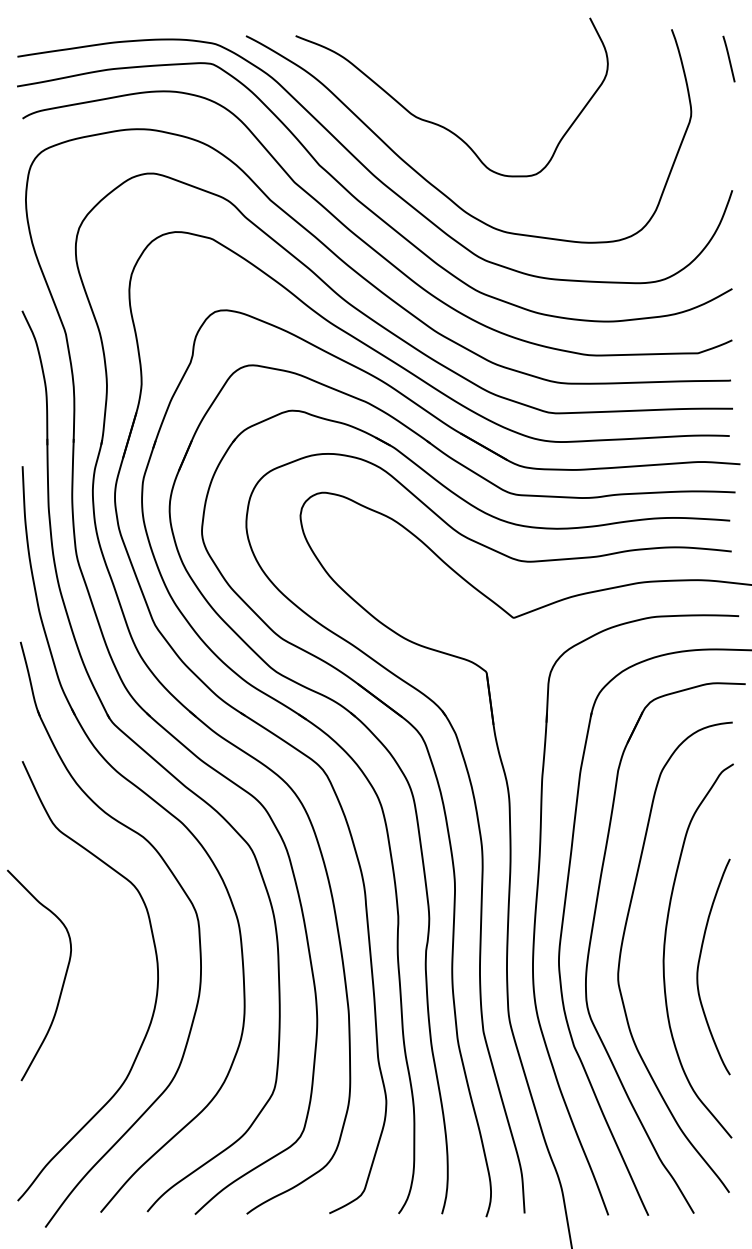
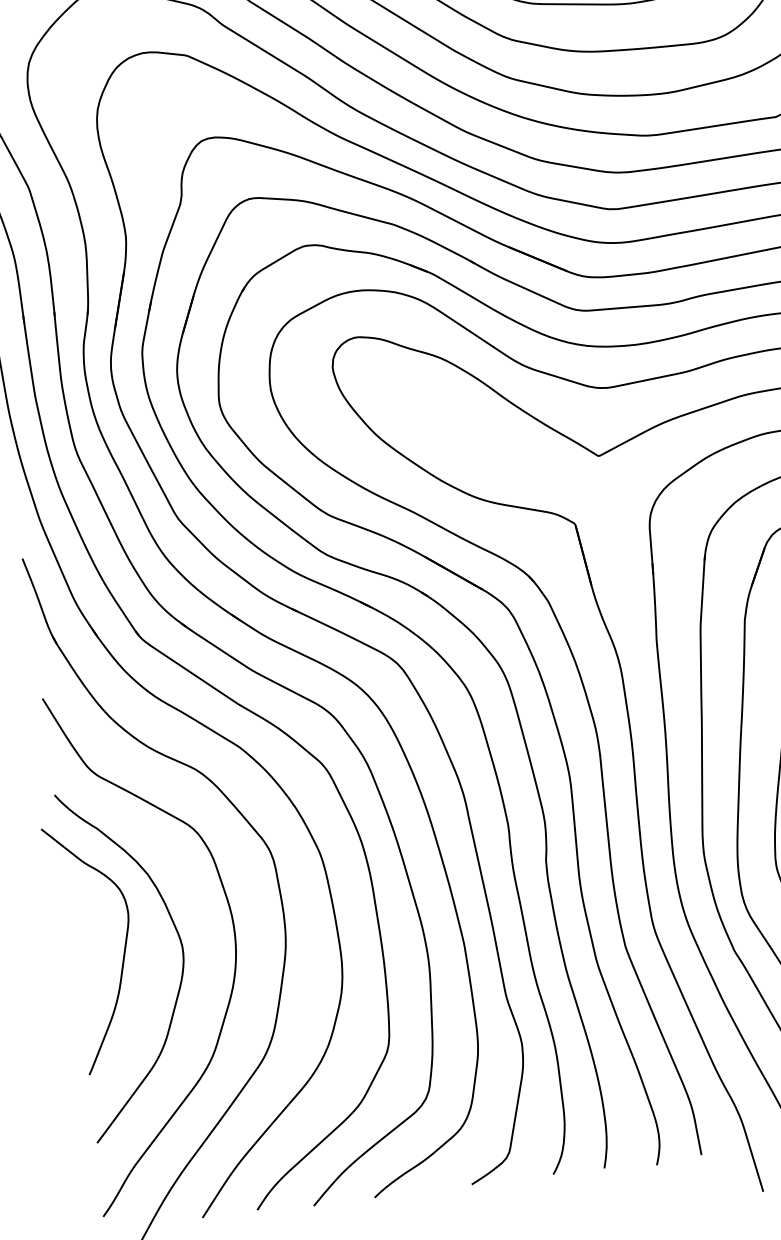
curve: (110, 998) -> (181, 964), added

